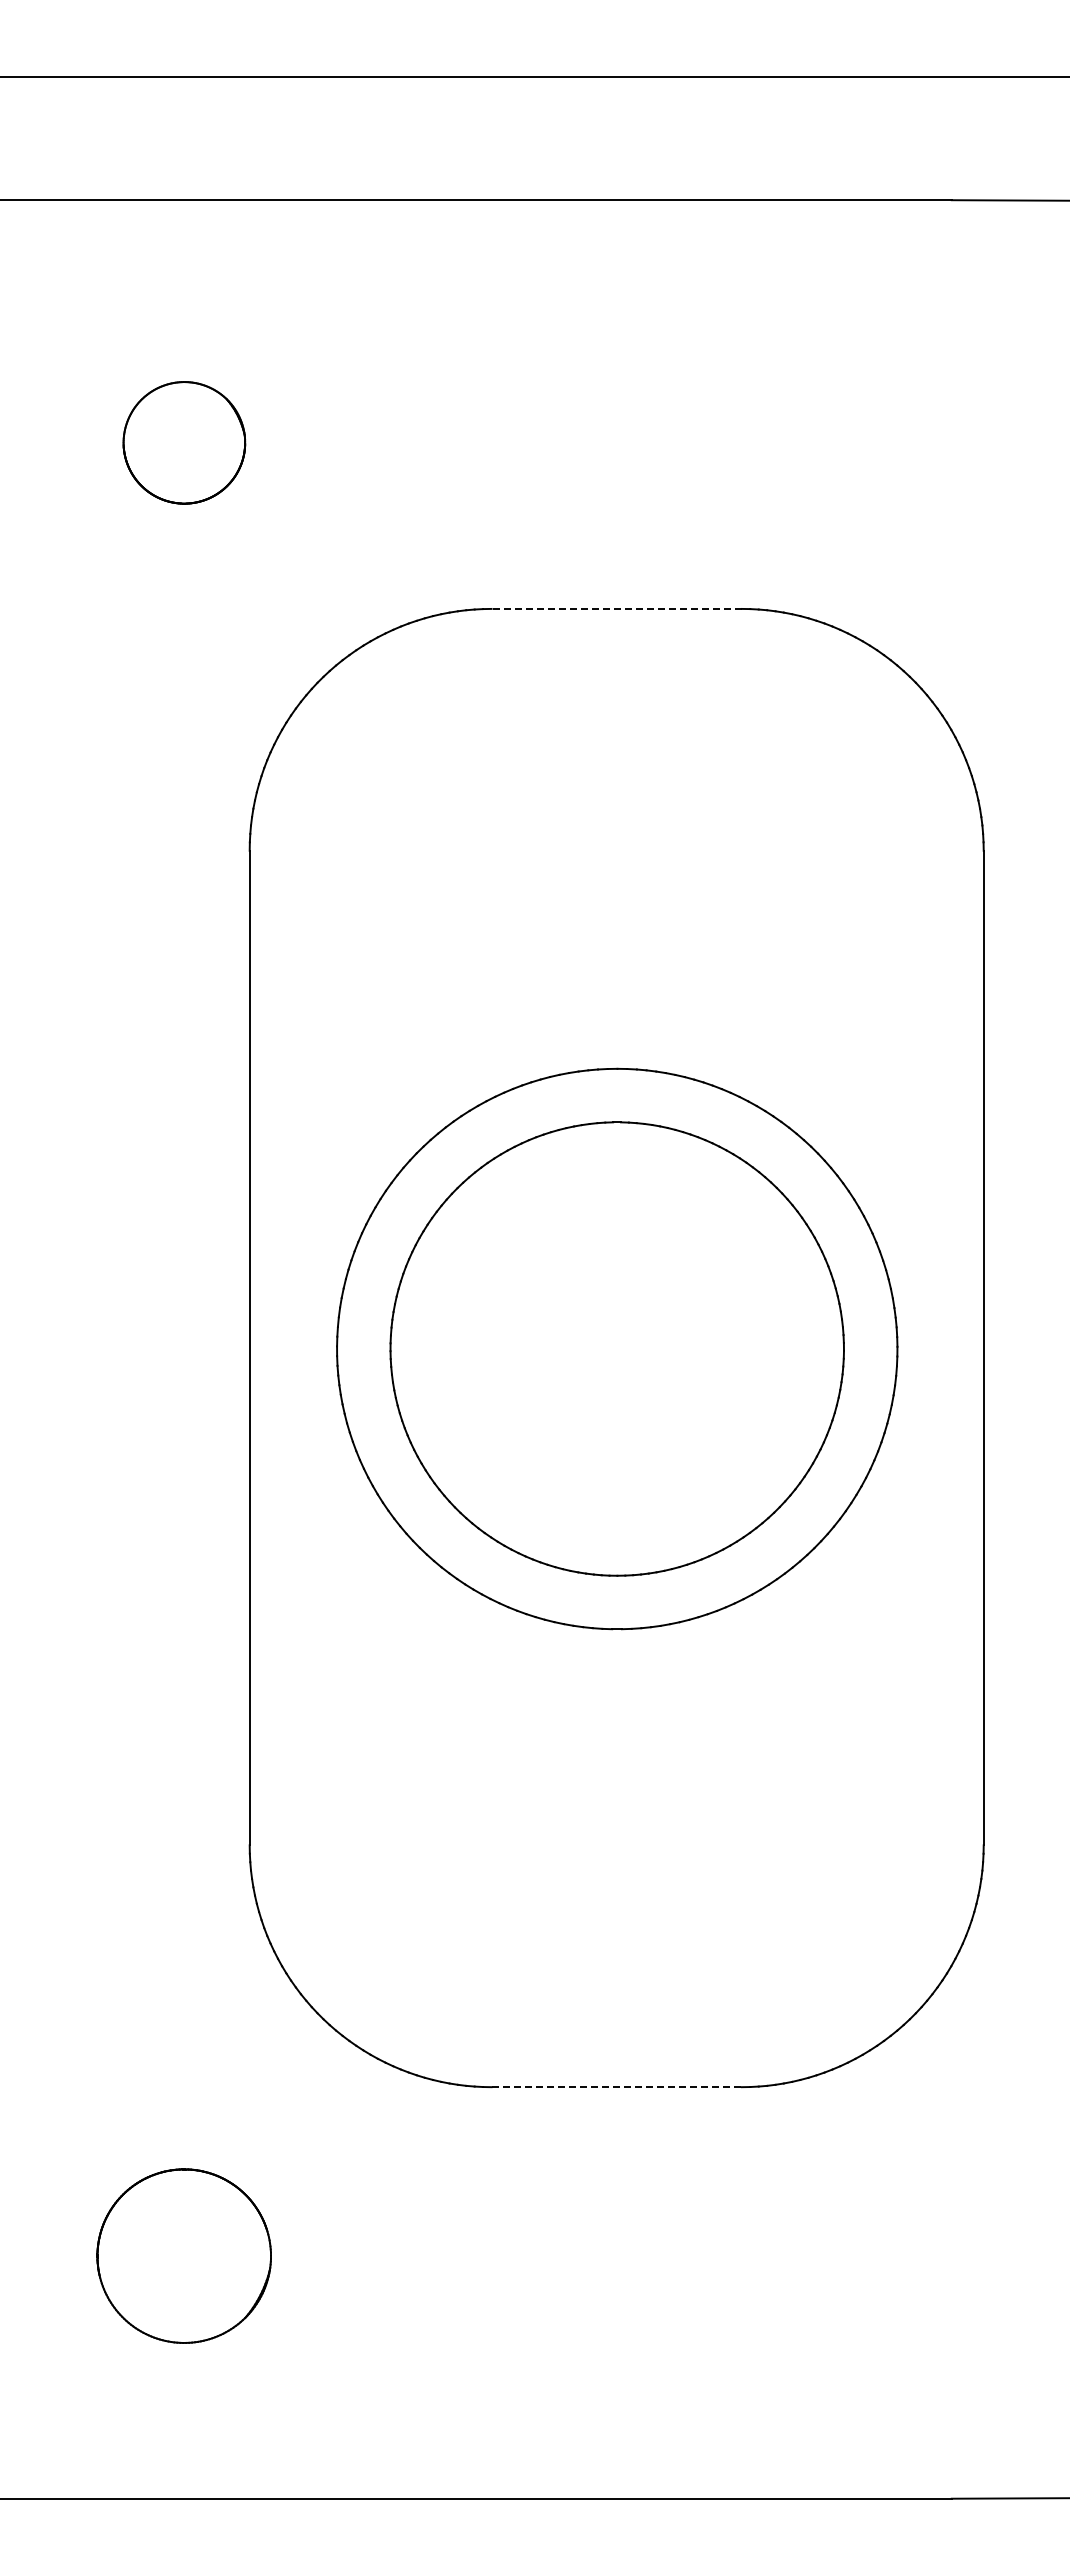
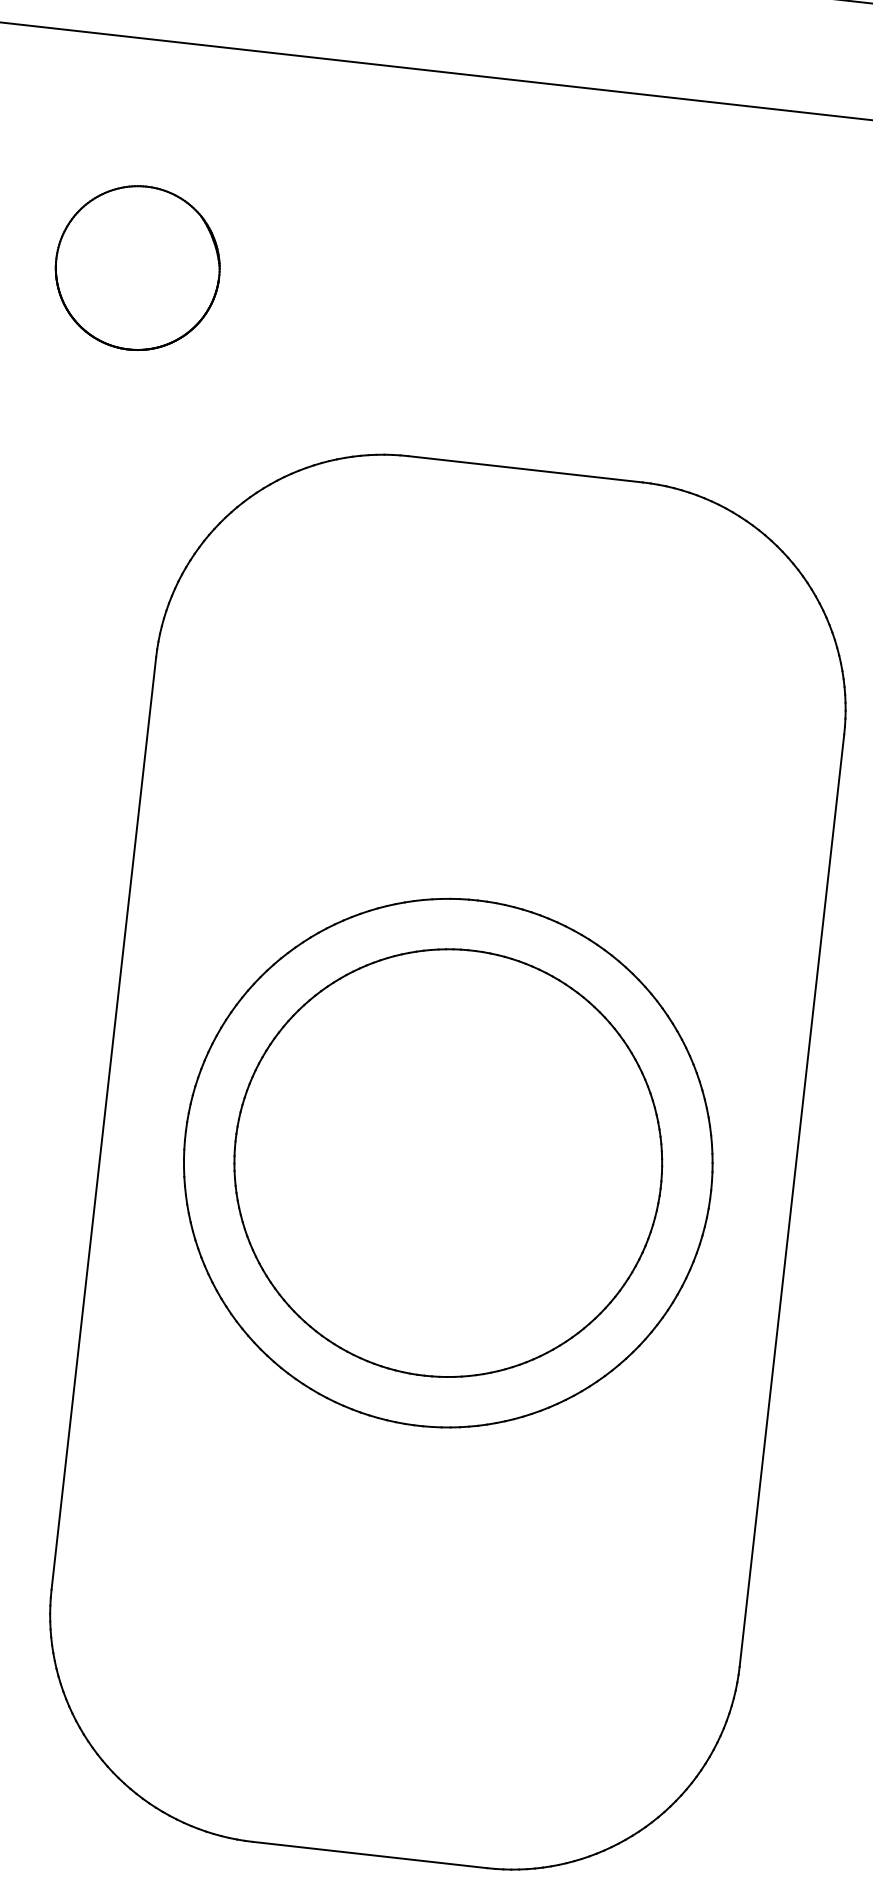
part: (184, 442) -> (137, 267), size x1.43
line: (616, 608) -> (525, 468), dashed -> solid
line: (617, 2087) -> (370, 1855), dashed -> solid

